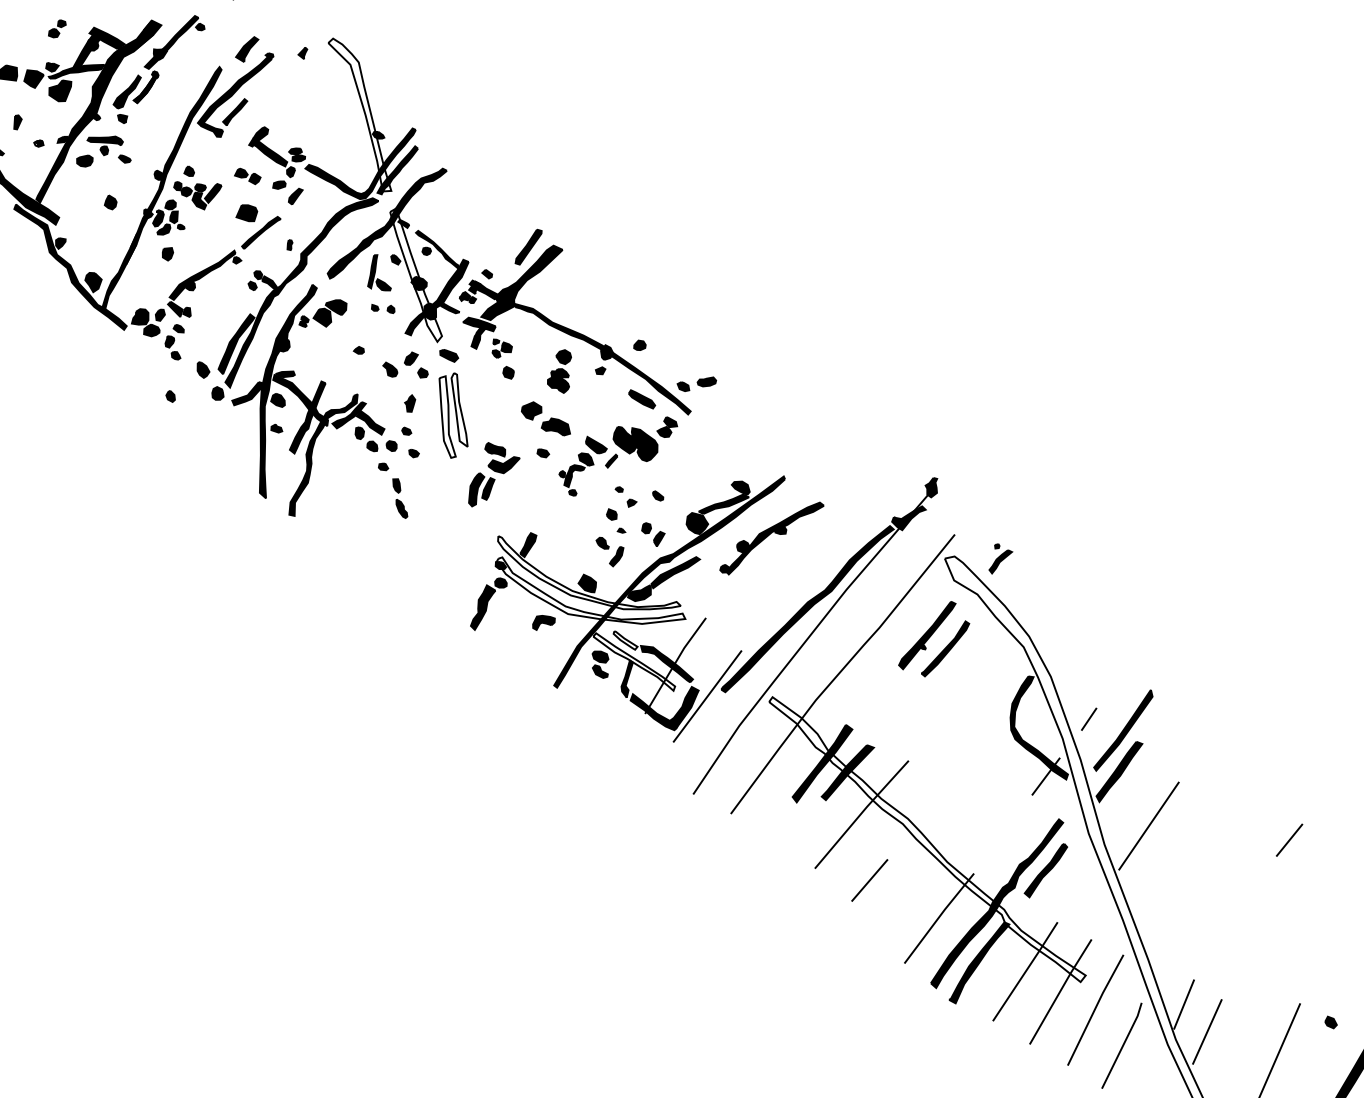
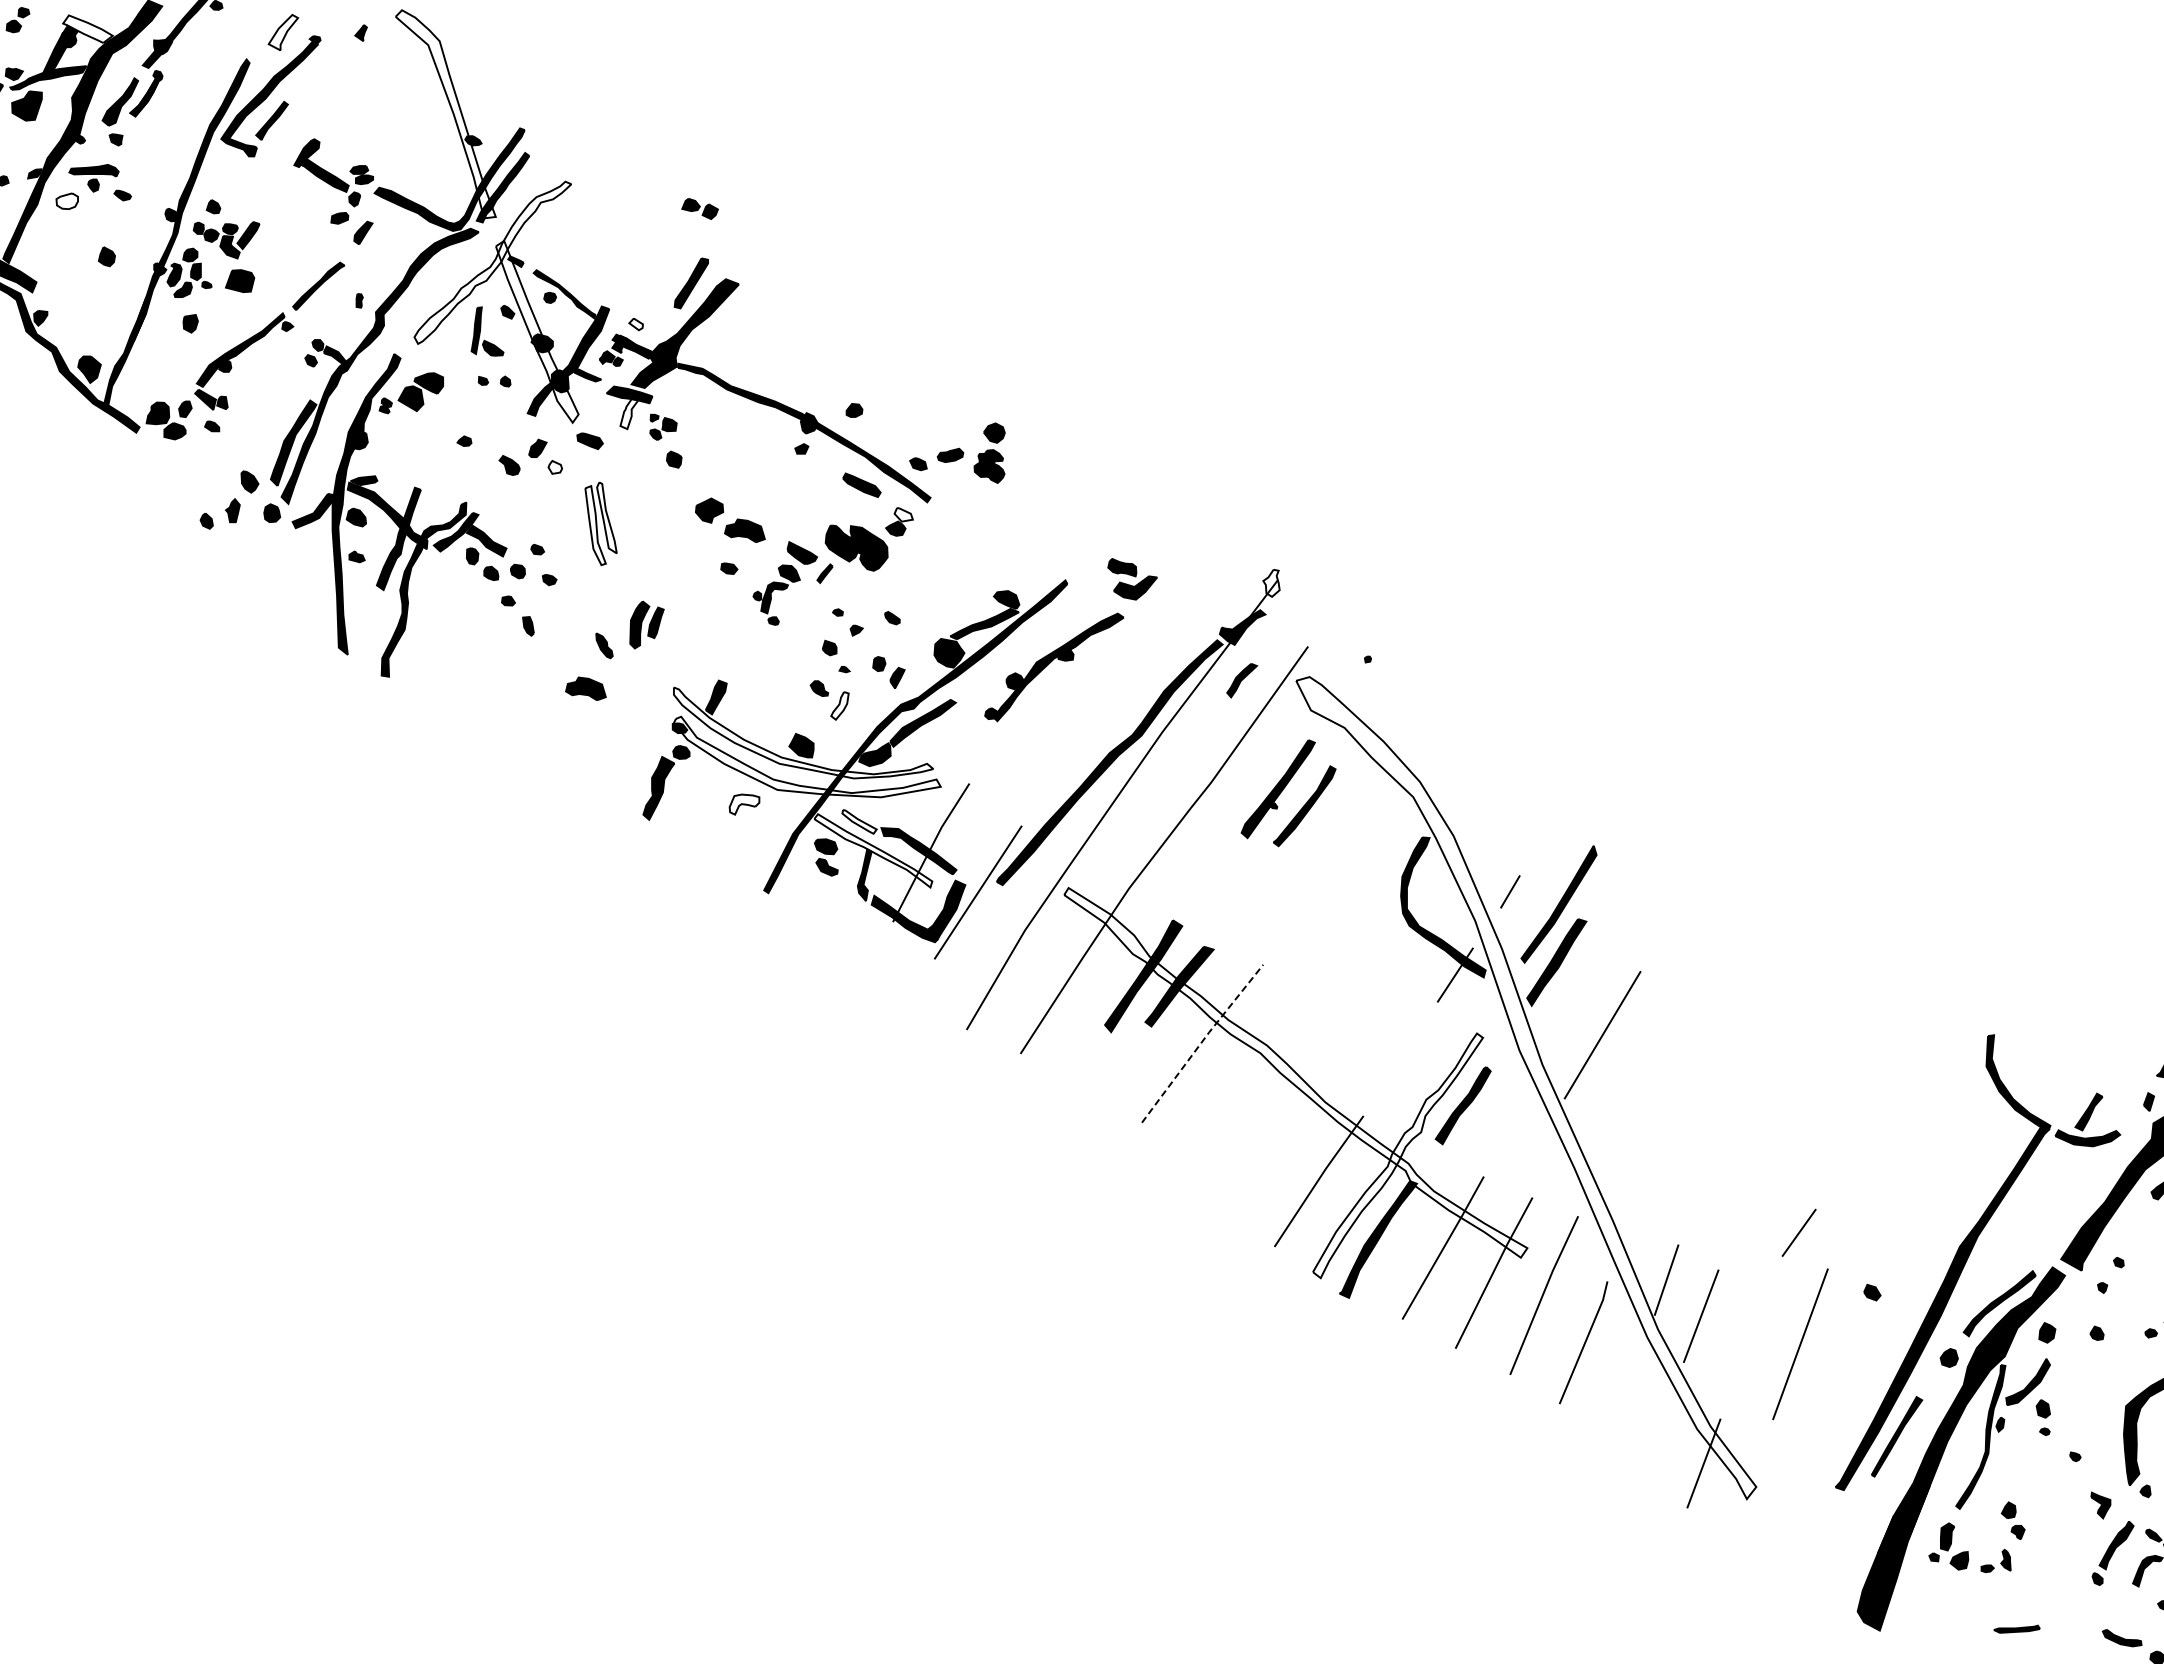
fill: (106, 37) -> (87, 28), removed
fill: (247, 49) -> (283, 32), removed
fill: (84, 161) -> (67, 201), removed
part: (247, 176) -> (699, 208), moved
part: (247, 212) -> (240, 280), moved
fill: (386, 223) -> (492, 262), removed
fill: (487, 274) -> (636, 324), removed
fill: (478, 338) -> (629, 414), removed
part: (172, 347) -> (205, 453), removed
part: (559, 370) -> (989, 452), moved
fill: (423, 372) -> (555, 466), removed
part: (409, 403) -> (232, 510), moved
part: (452, 415) -> (600, 523), size x0.7
fill: (670, 422) -> (903, 514), removed
part: (502, 458) -> (1132, 579), moved
fill: (931, 487) -> (1271, 582), removed
part: (401, 508) -> (604, 645), moved
part: (434, 532) -> (585, 688), added
fill: (616, 556) -> (839, 705), removed
part: (1000, 561) -> (1242, 680), moved
fill: (543, 623) -> (744, 804), removed
line: (861, 813) -> (1202, 1041), solid -> dashed
line: (1289, 839) -> (1798, 1232), moved
line: (869, 880) -> (1219, 1134), removed
fill: (997, 903) -> (1398, 1155), removed

